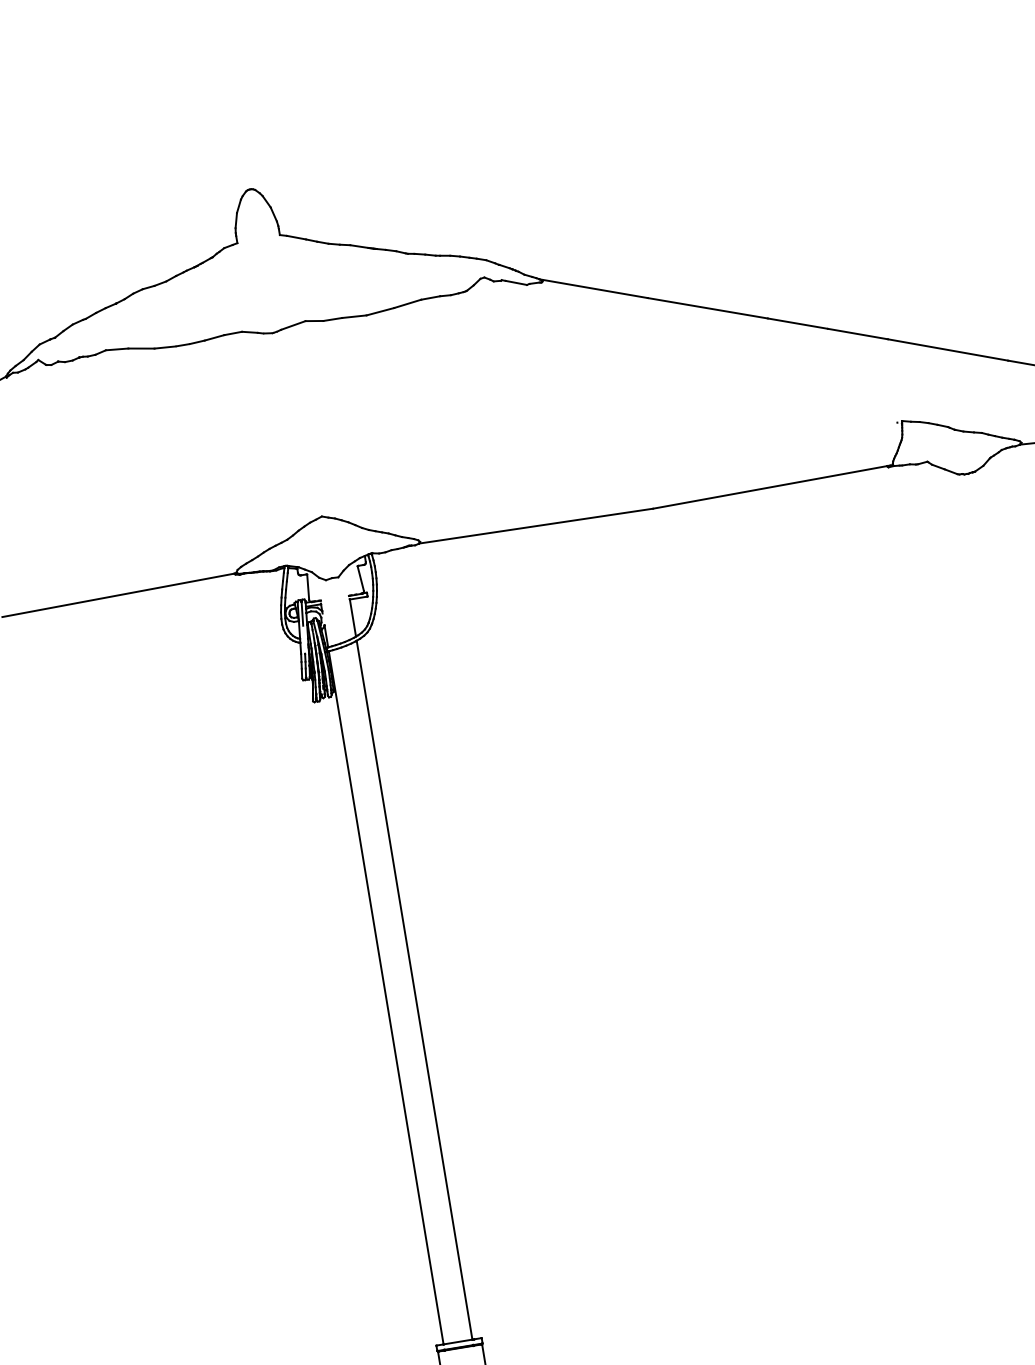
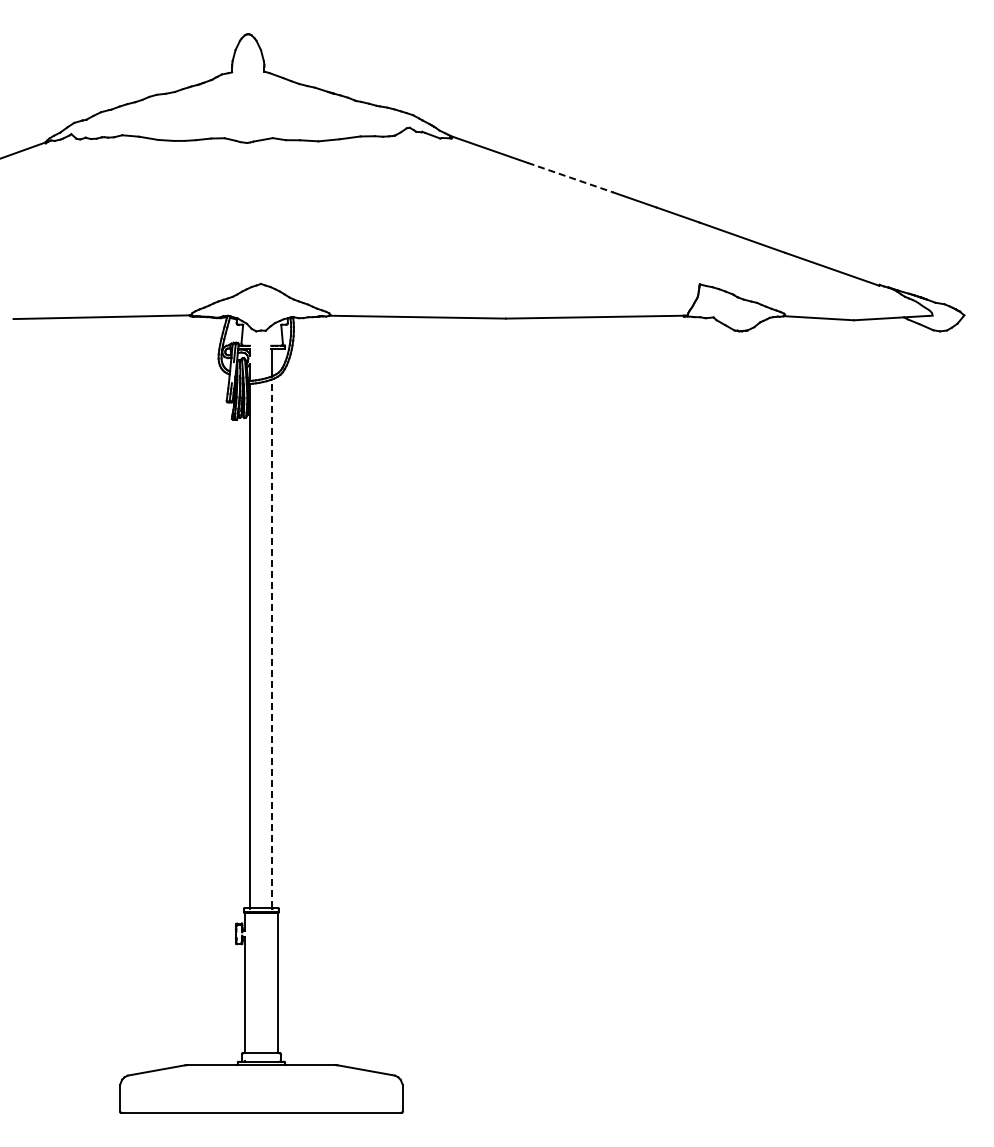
line: (709, 307) -> (571, 177), solid -> dashed
line: (414, 989) -> (271, 643), solid -> dashed

